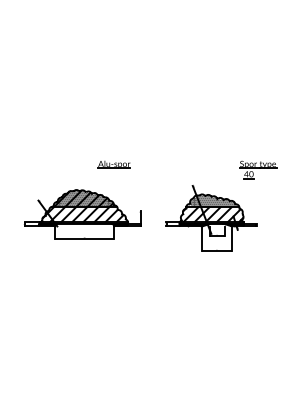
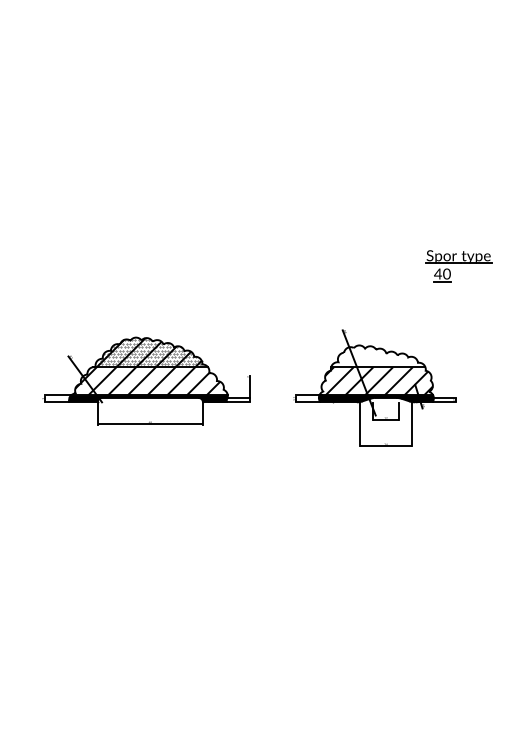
part: (113, 164) -> (201, 292), removed
part: (258, 169) -> (459, 265), moved
hatch: (212, 200) -> (377, 356), removed

